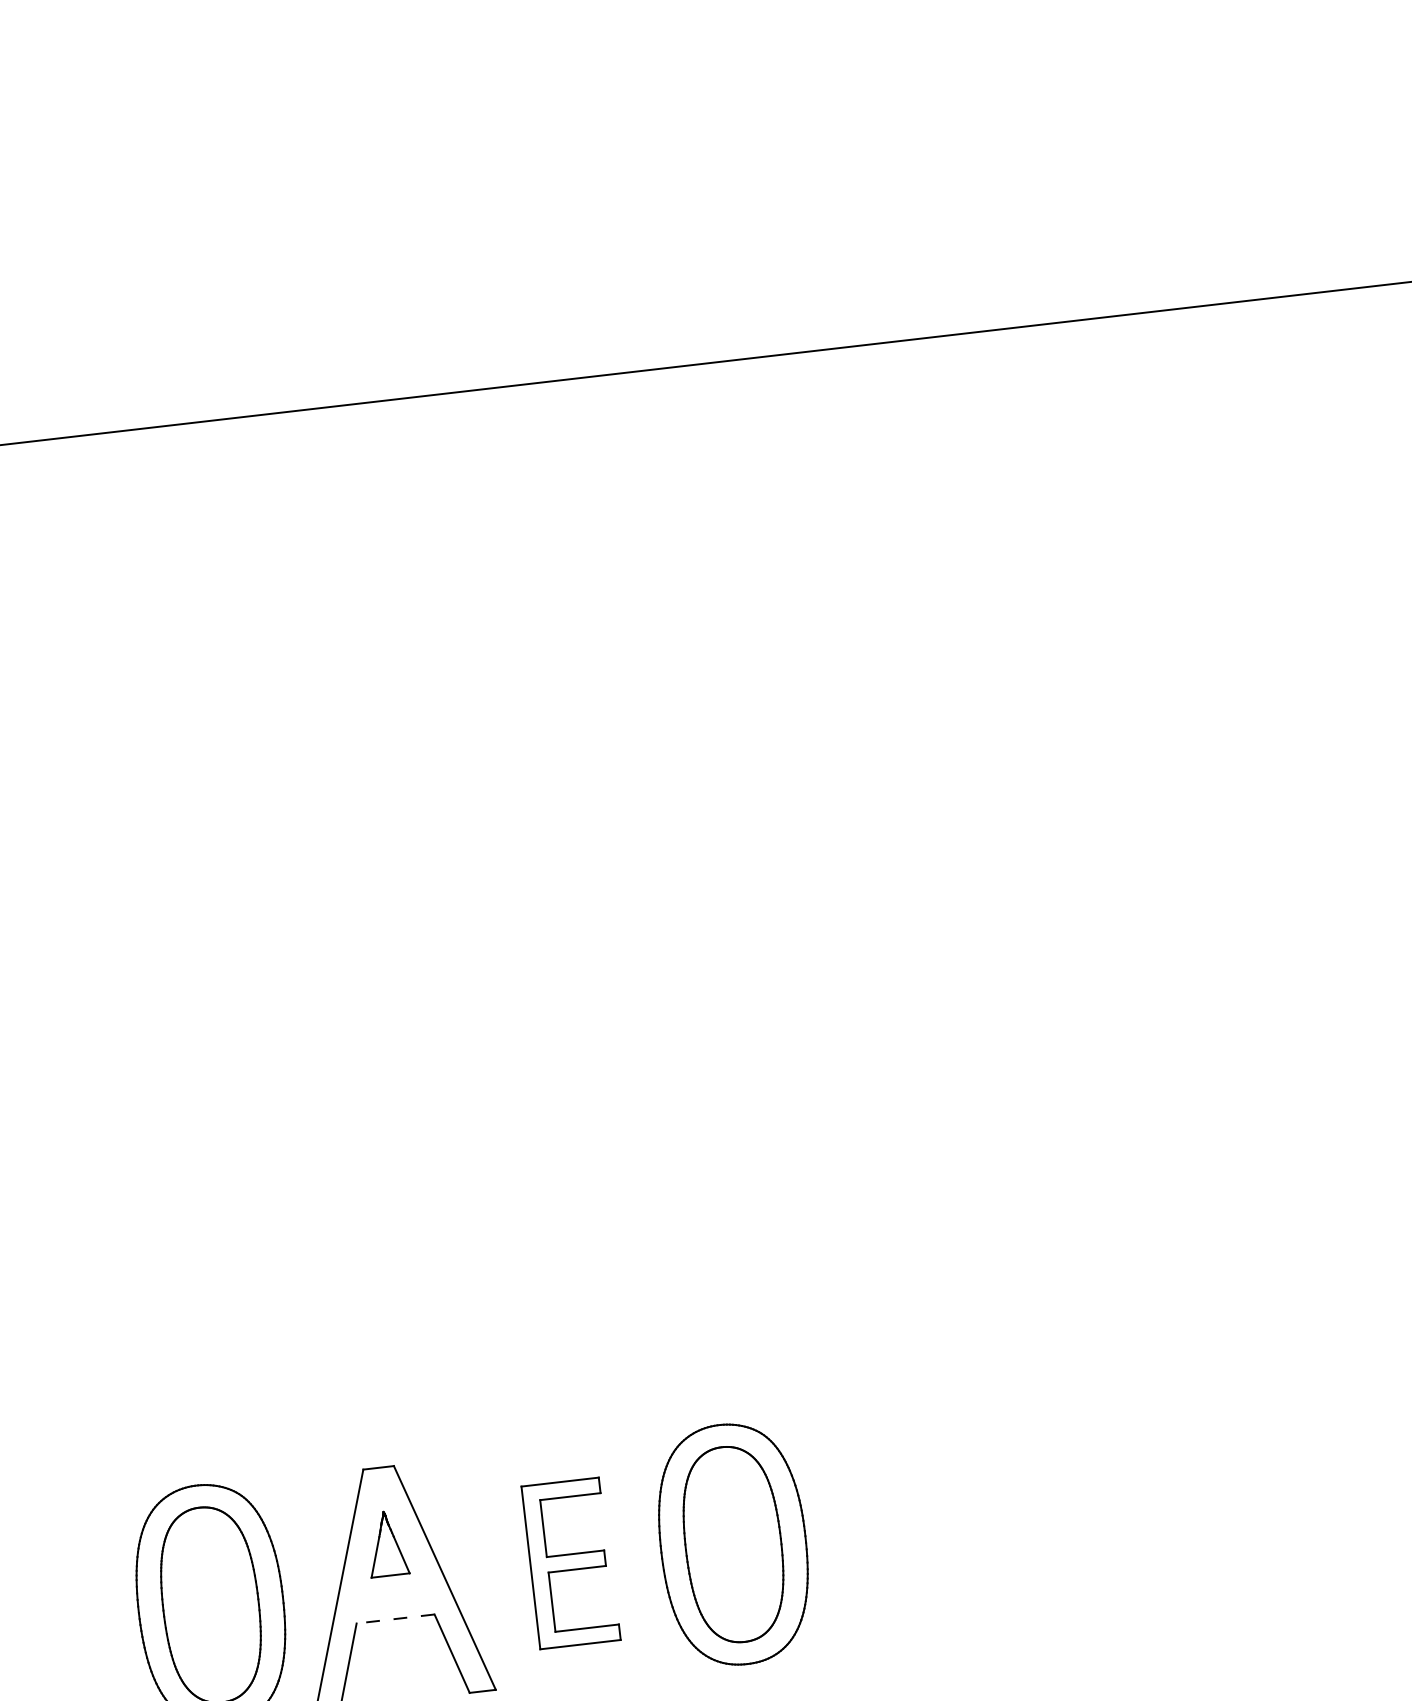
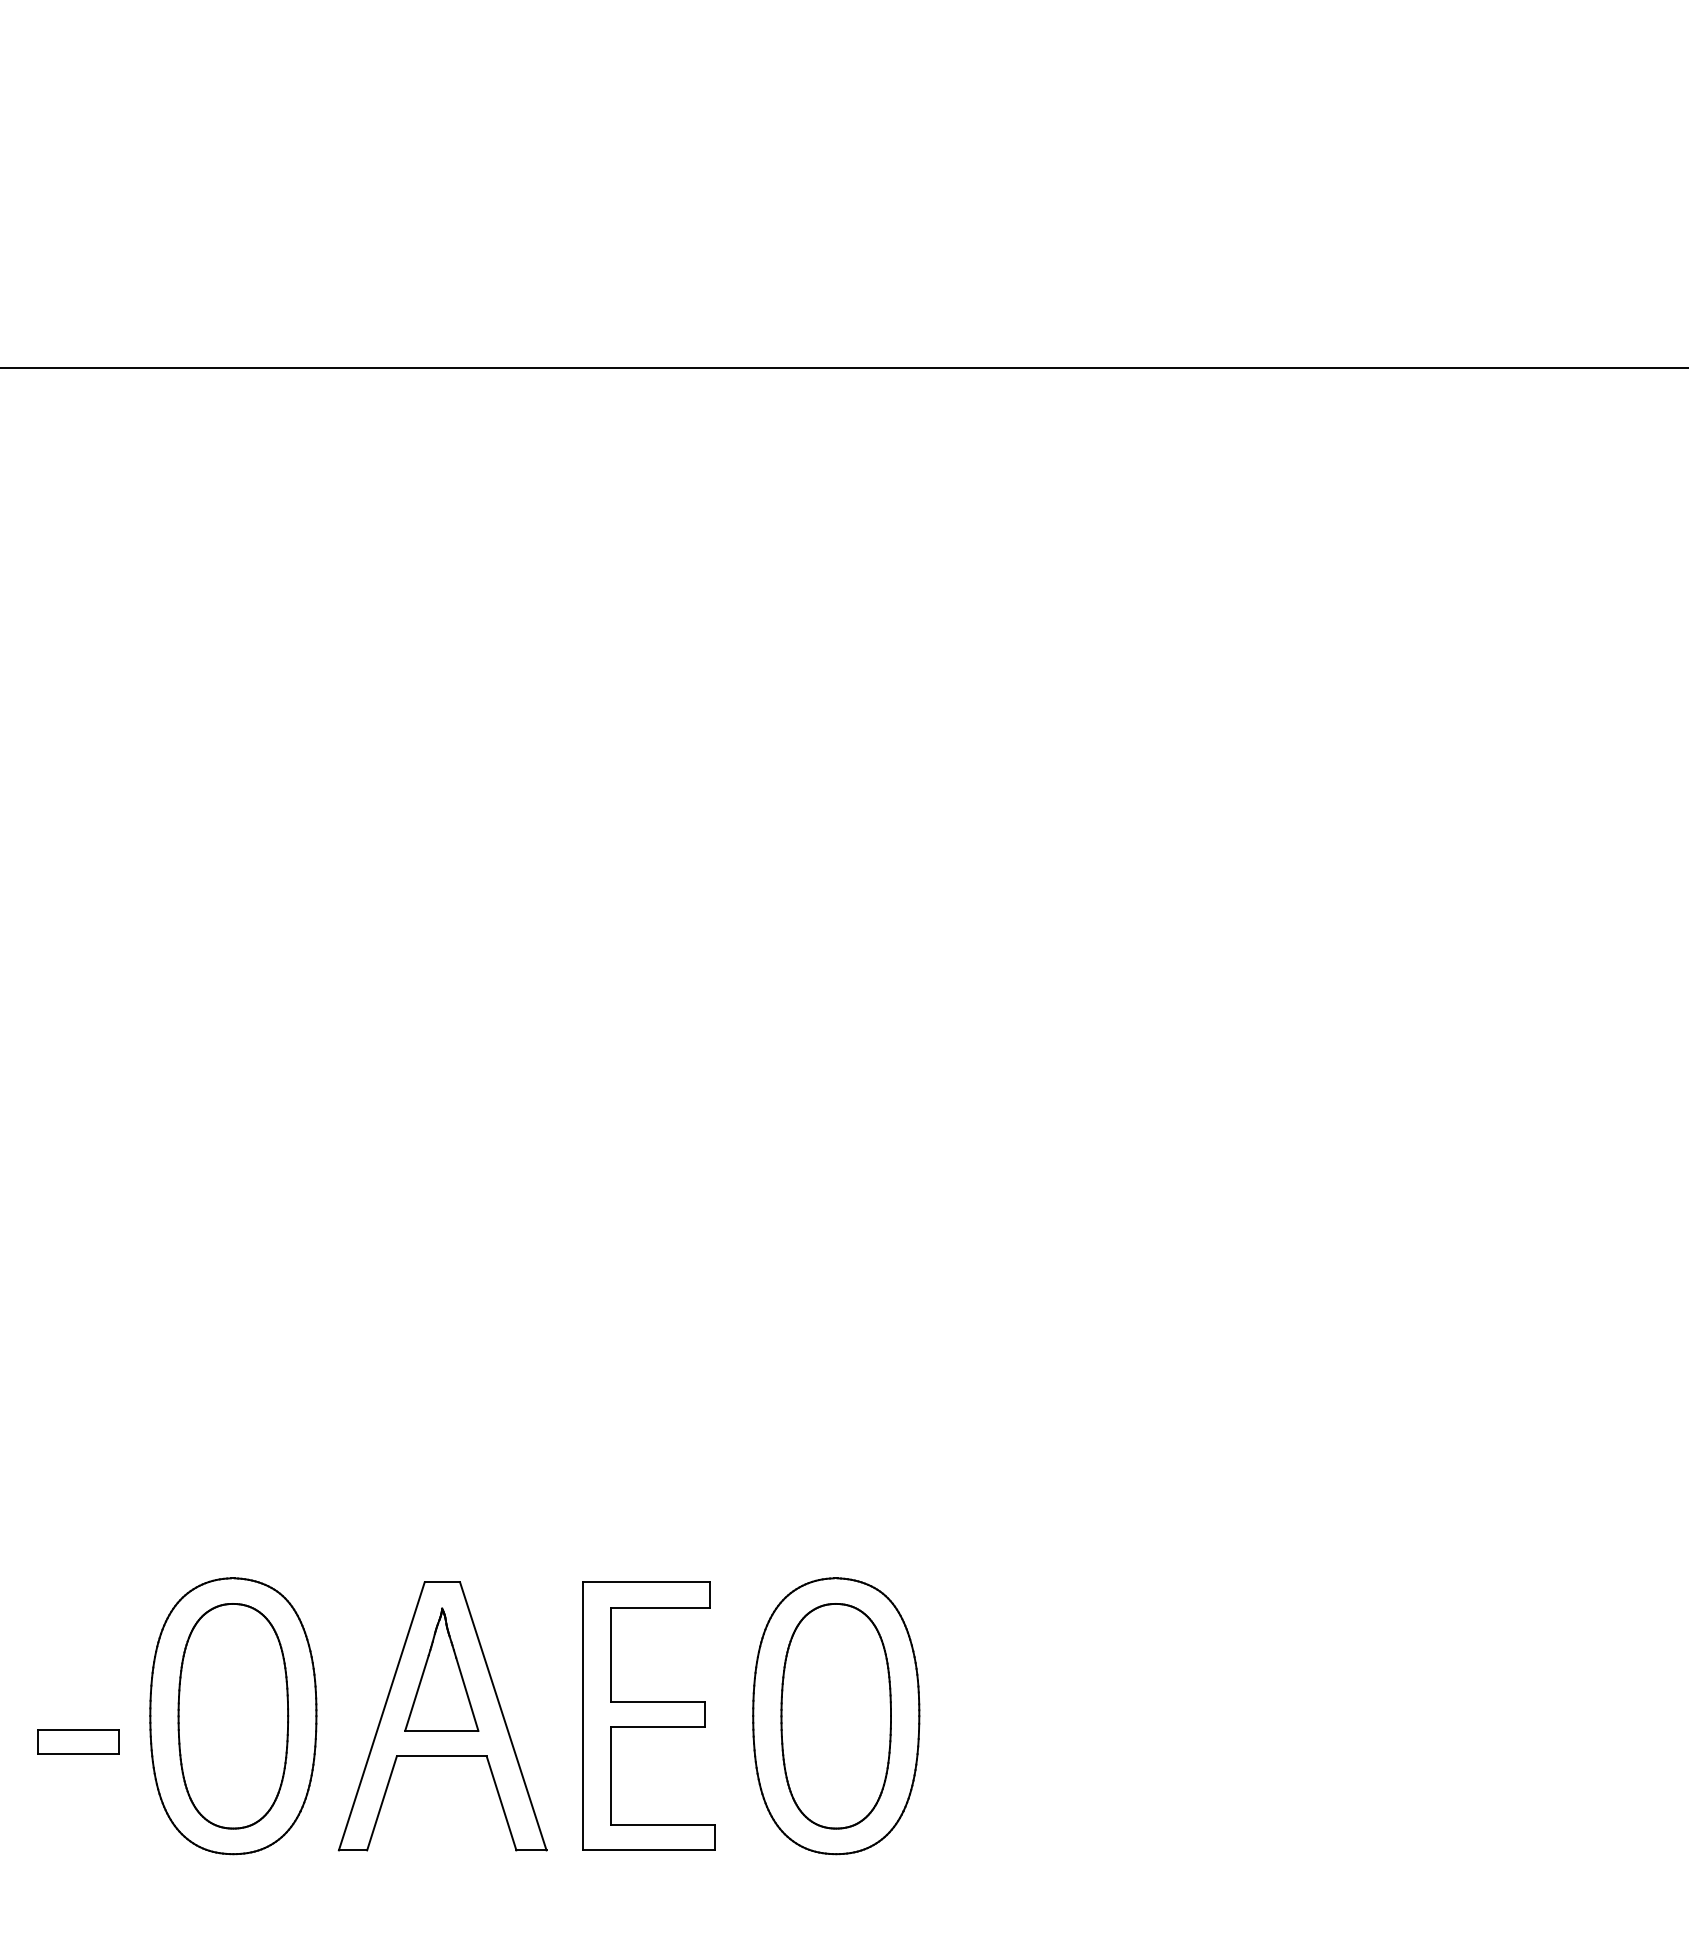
part: (386, 1543) -> (441, 1669), size x1.67
part: (570, 1562) -> (648, 1715), size x1.43
line: (395, 1619) -> (441, 1756), dashed -> solid
part: (79, 1642) -> (78, 1741), added

